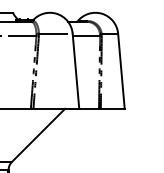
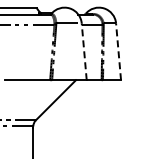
line: (76, 70) -> (84, 51), solid -> dashed
line: (121, 70) -> (118, 51), solid -> dashed

